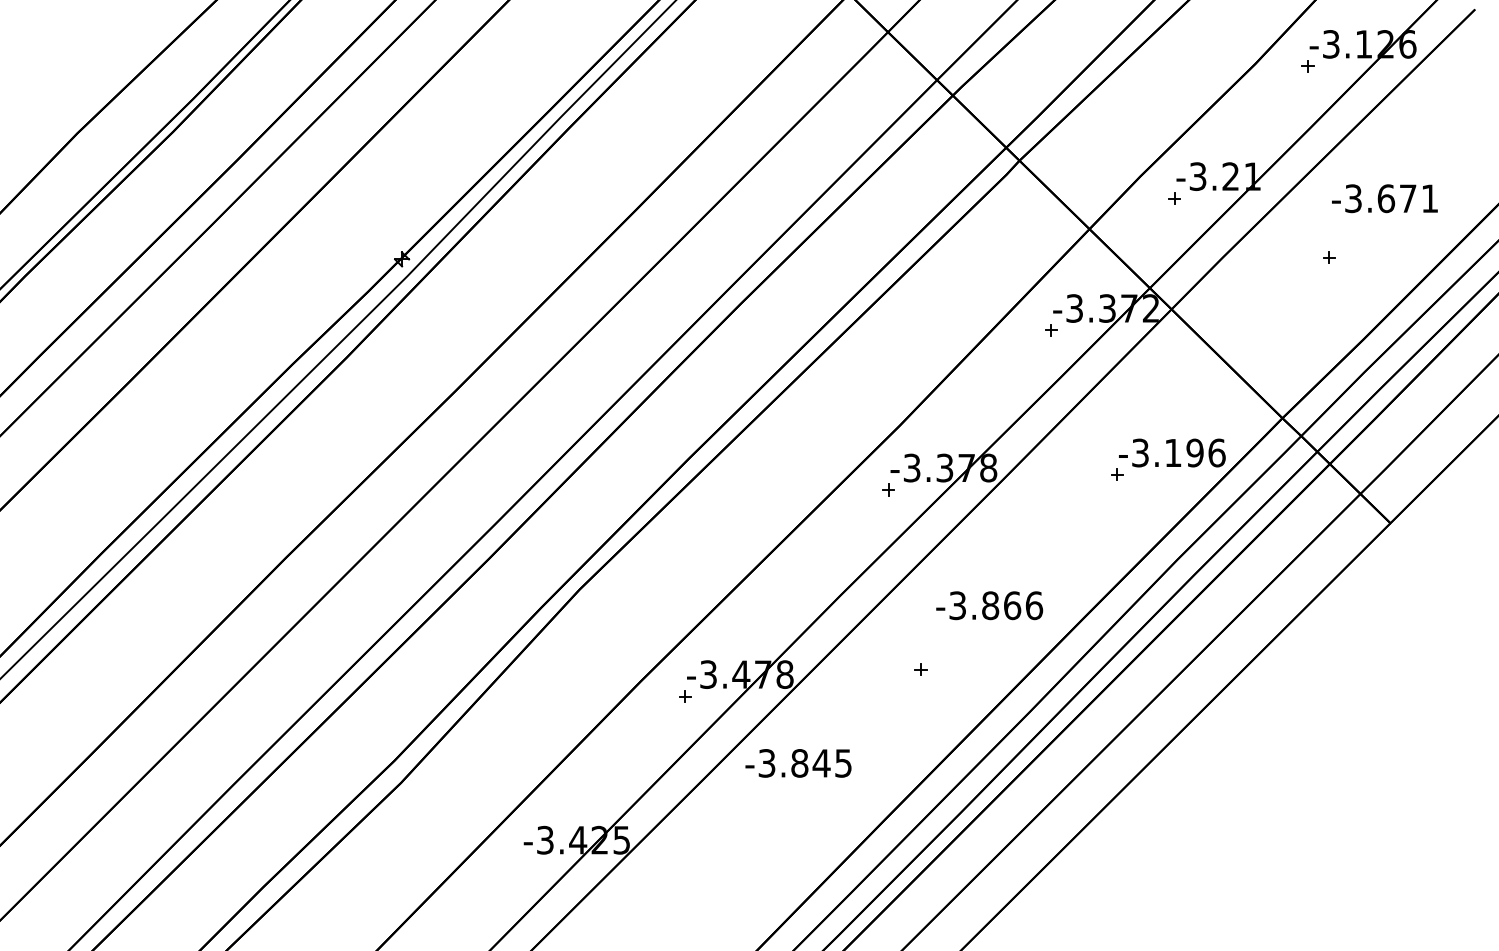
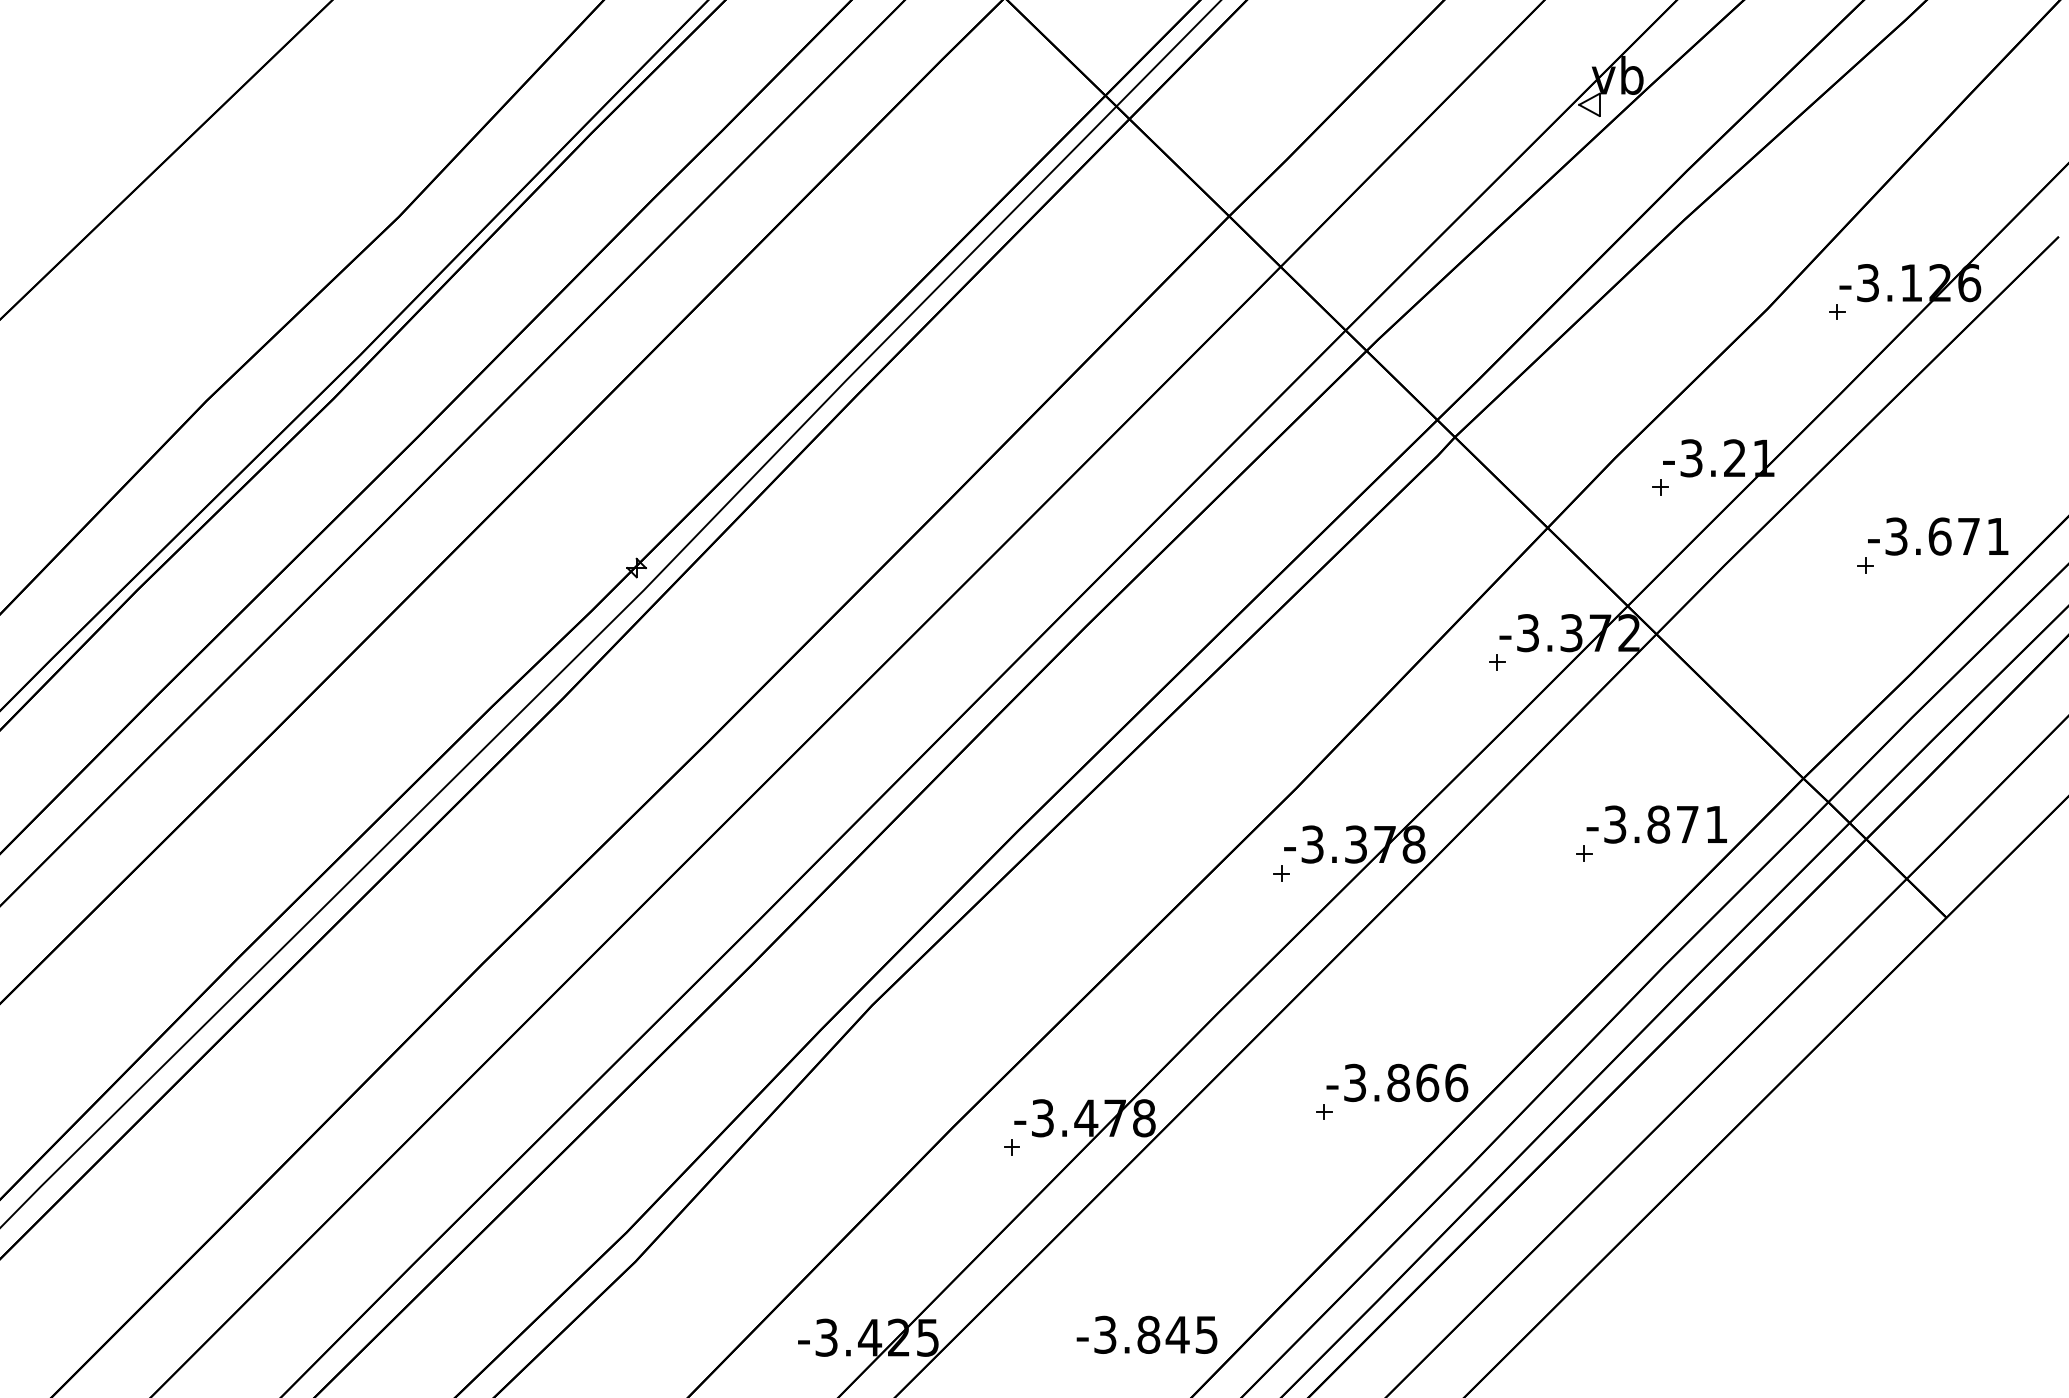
text: (1385, 198) -> (1938, 536), moved
text: (1195, 452) -> (1687, 824), -3.196 -> -3.871
text: (989, 605) -> (1397, 1082), moved
text: (798, 763) -> (1146, 1334), moved

